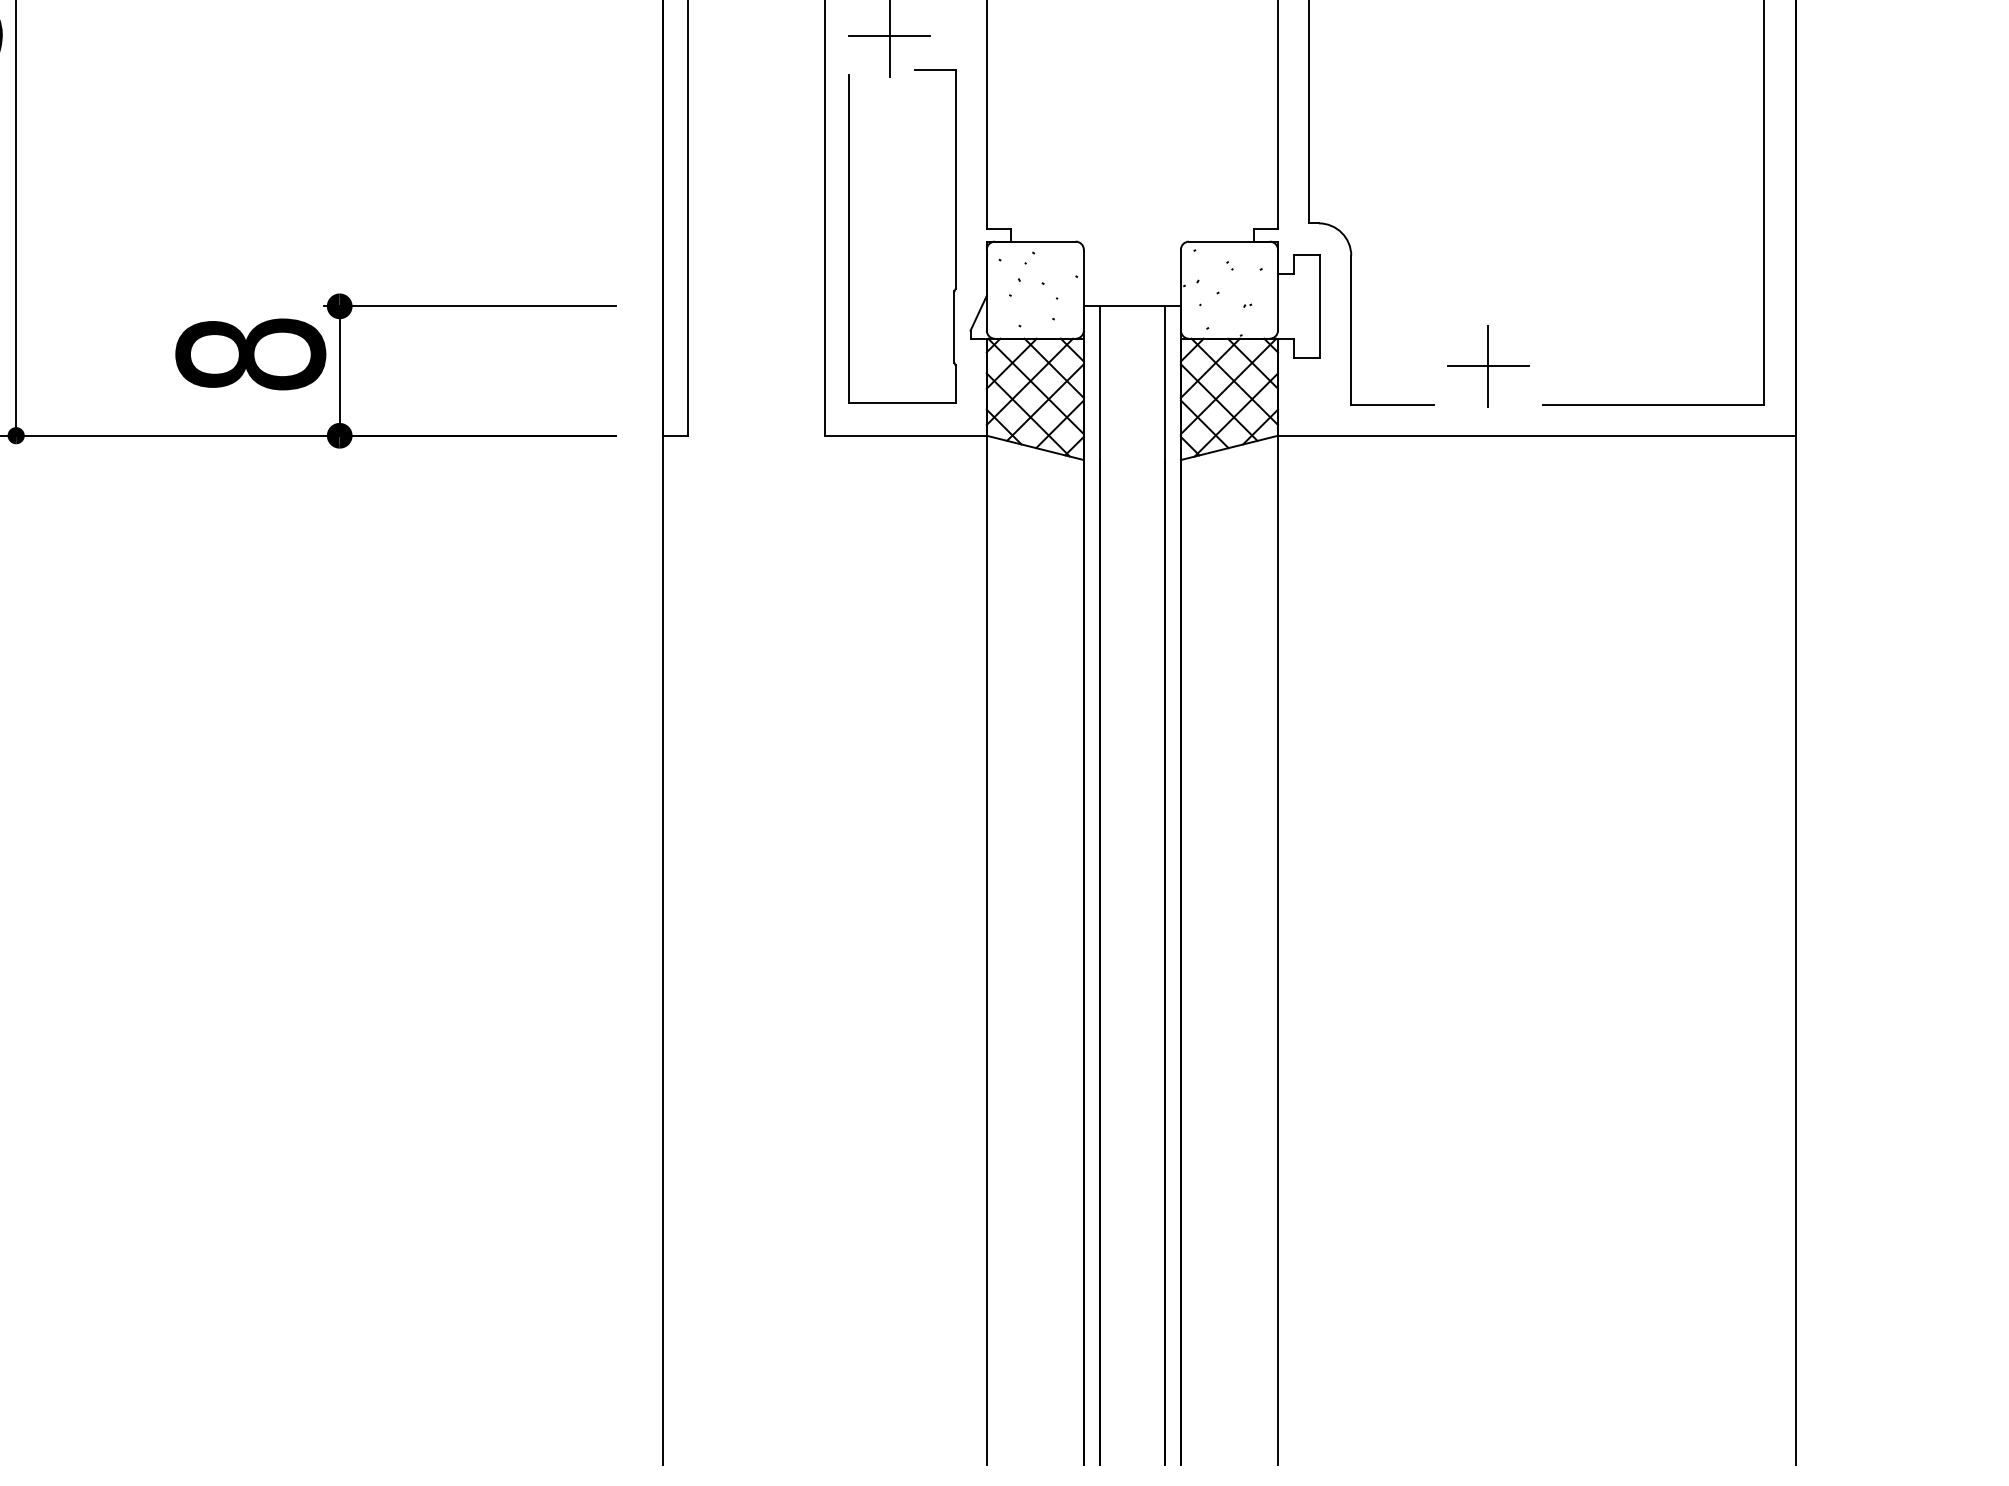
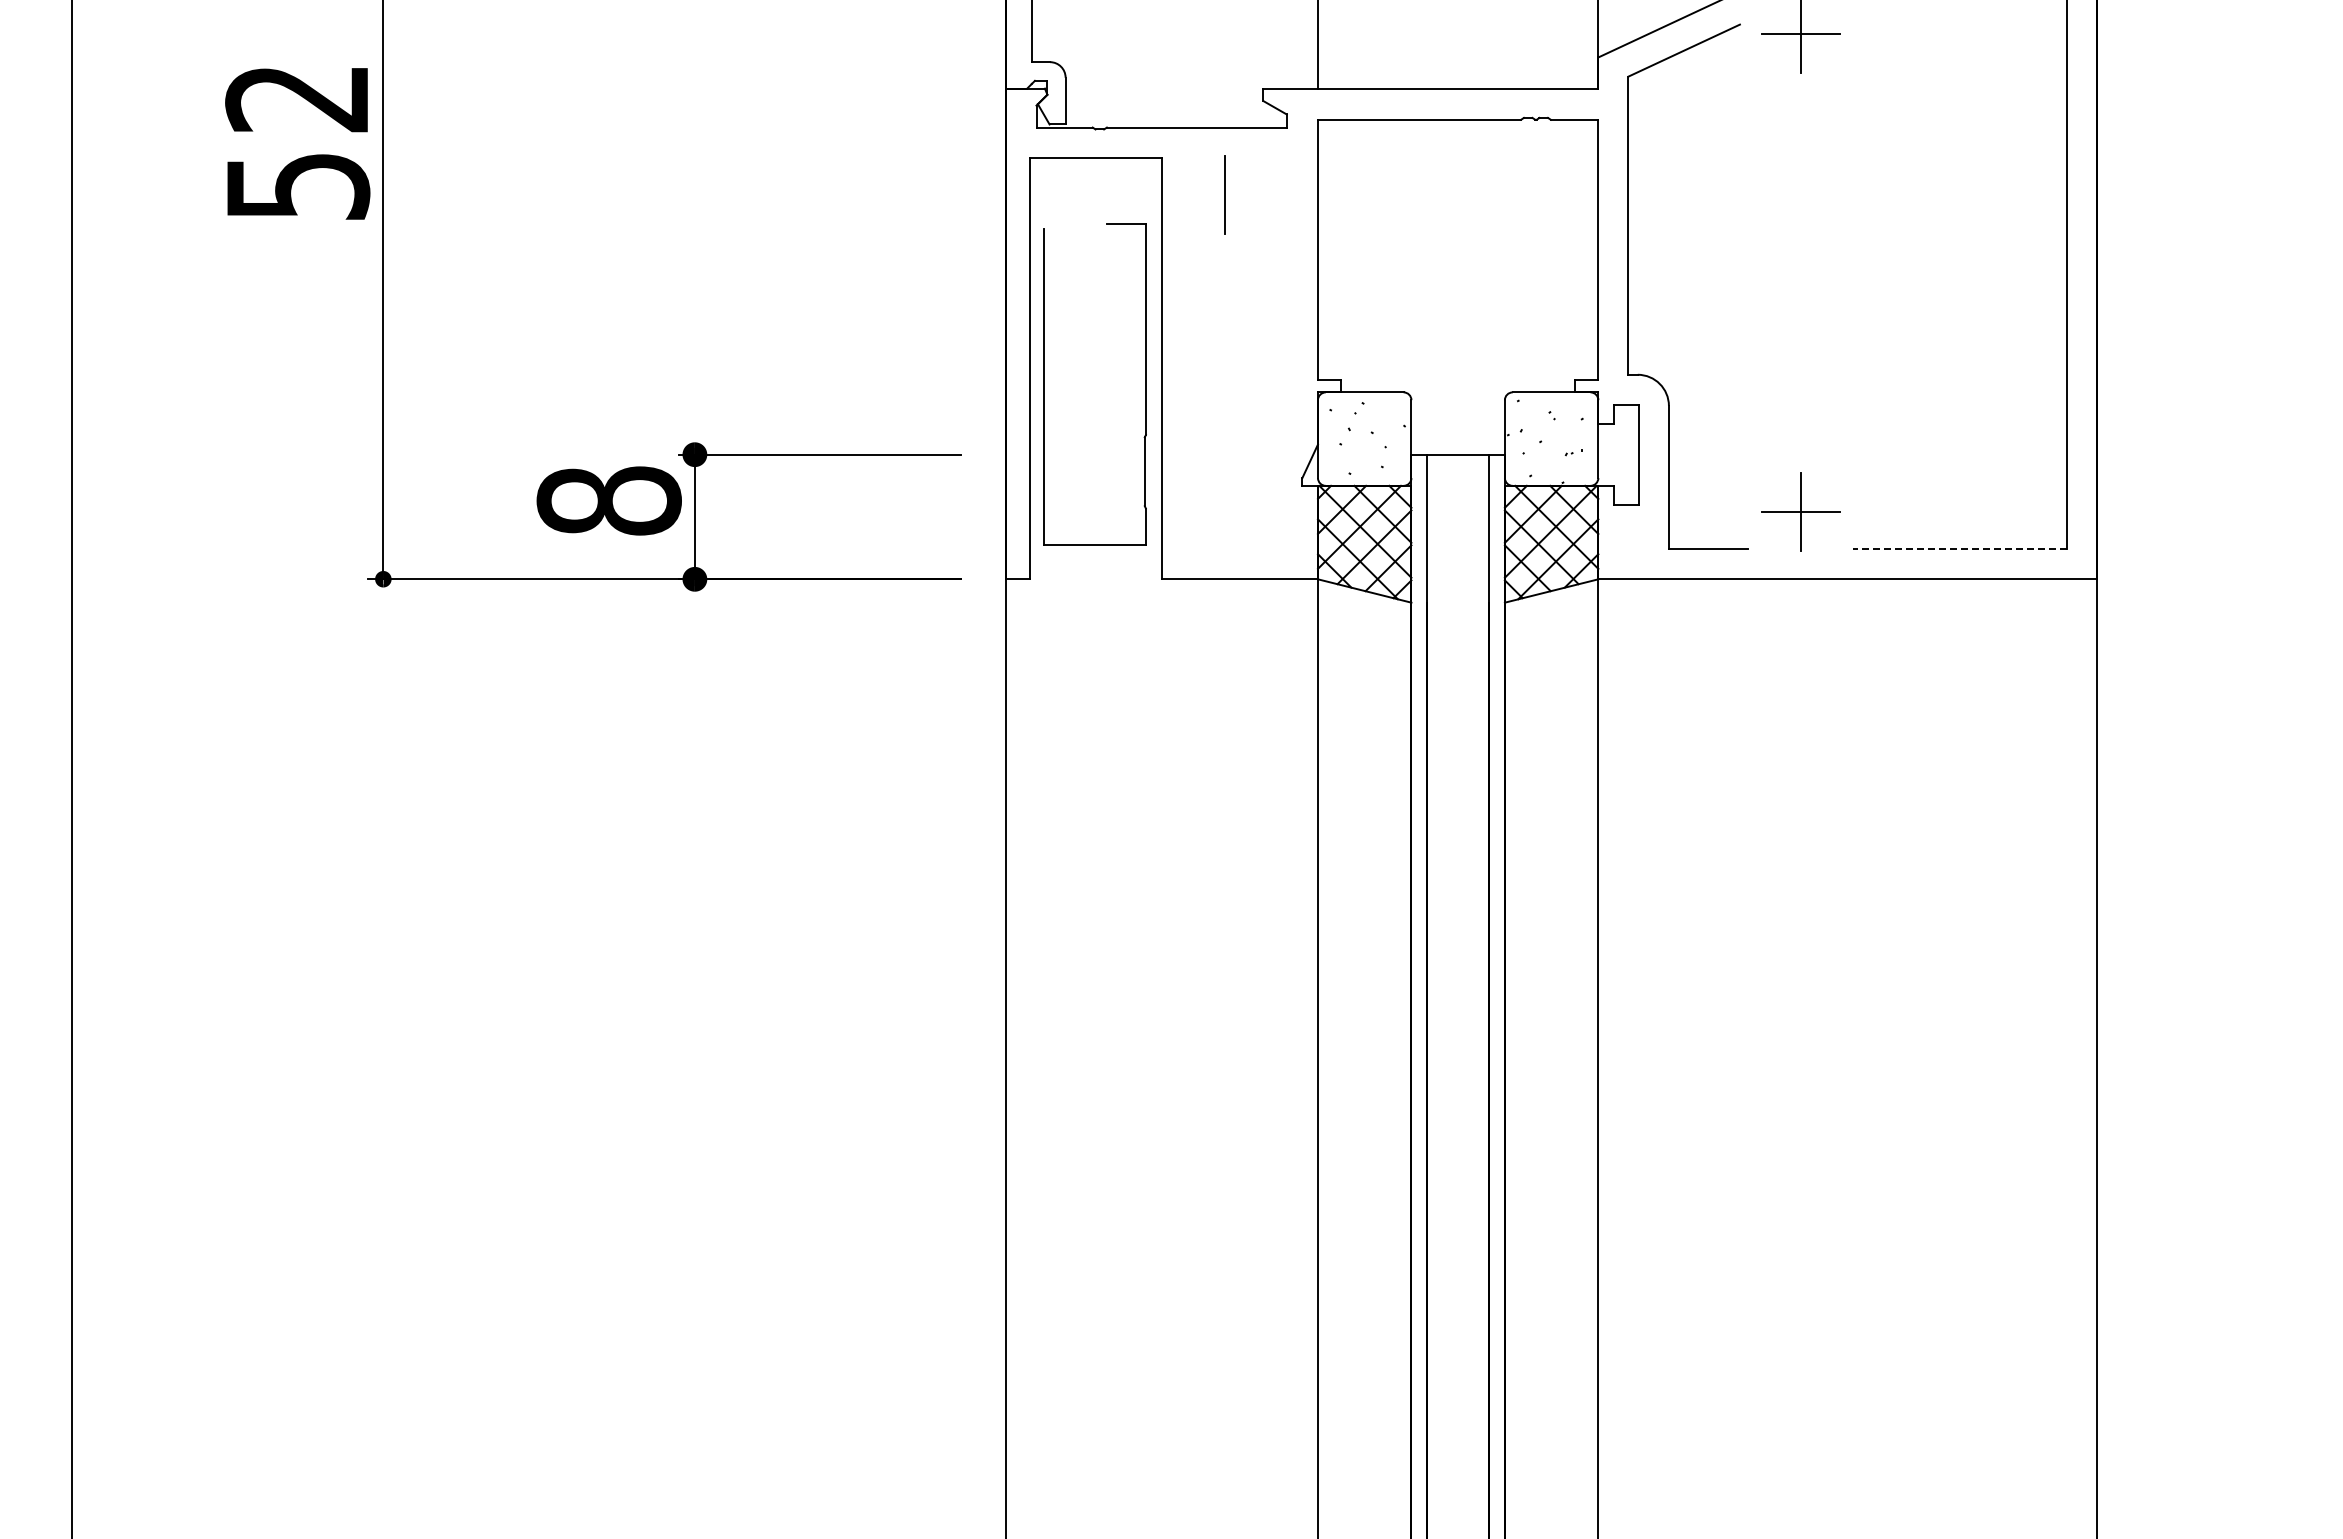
line: (889, 36) -> (1224, 194), removed
part: (850, 236) -> (1044, 384), moved
line: (1653, 404) -> (1959, 549), solid -> dashed

